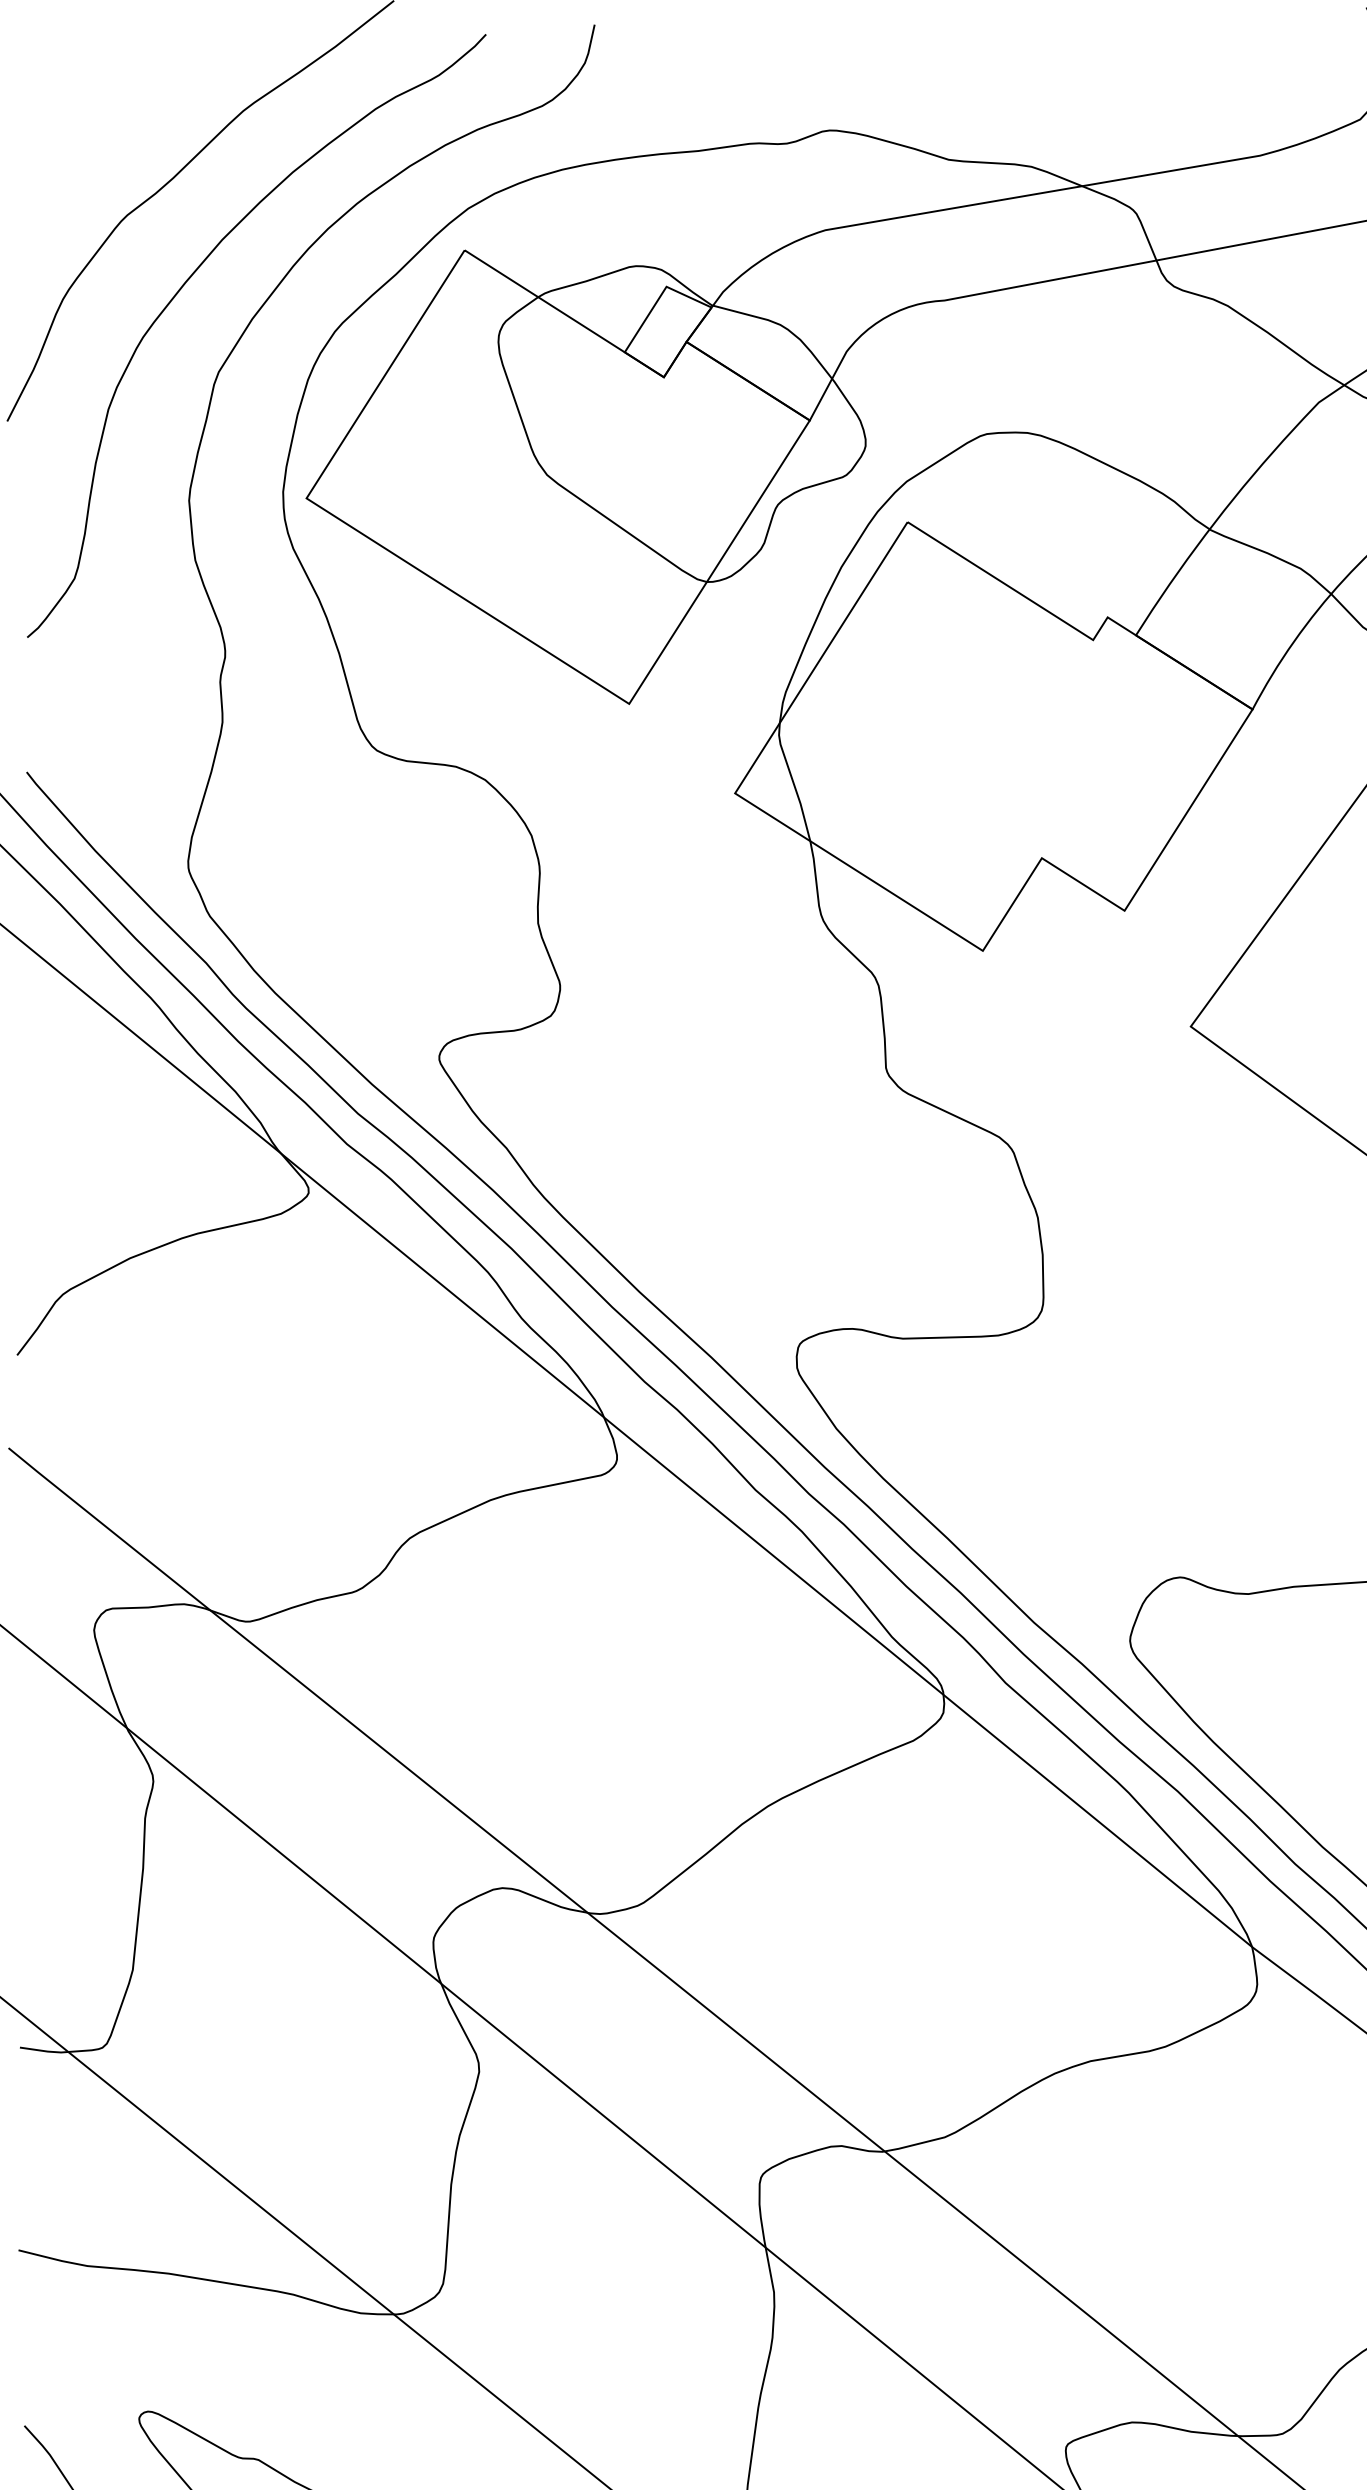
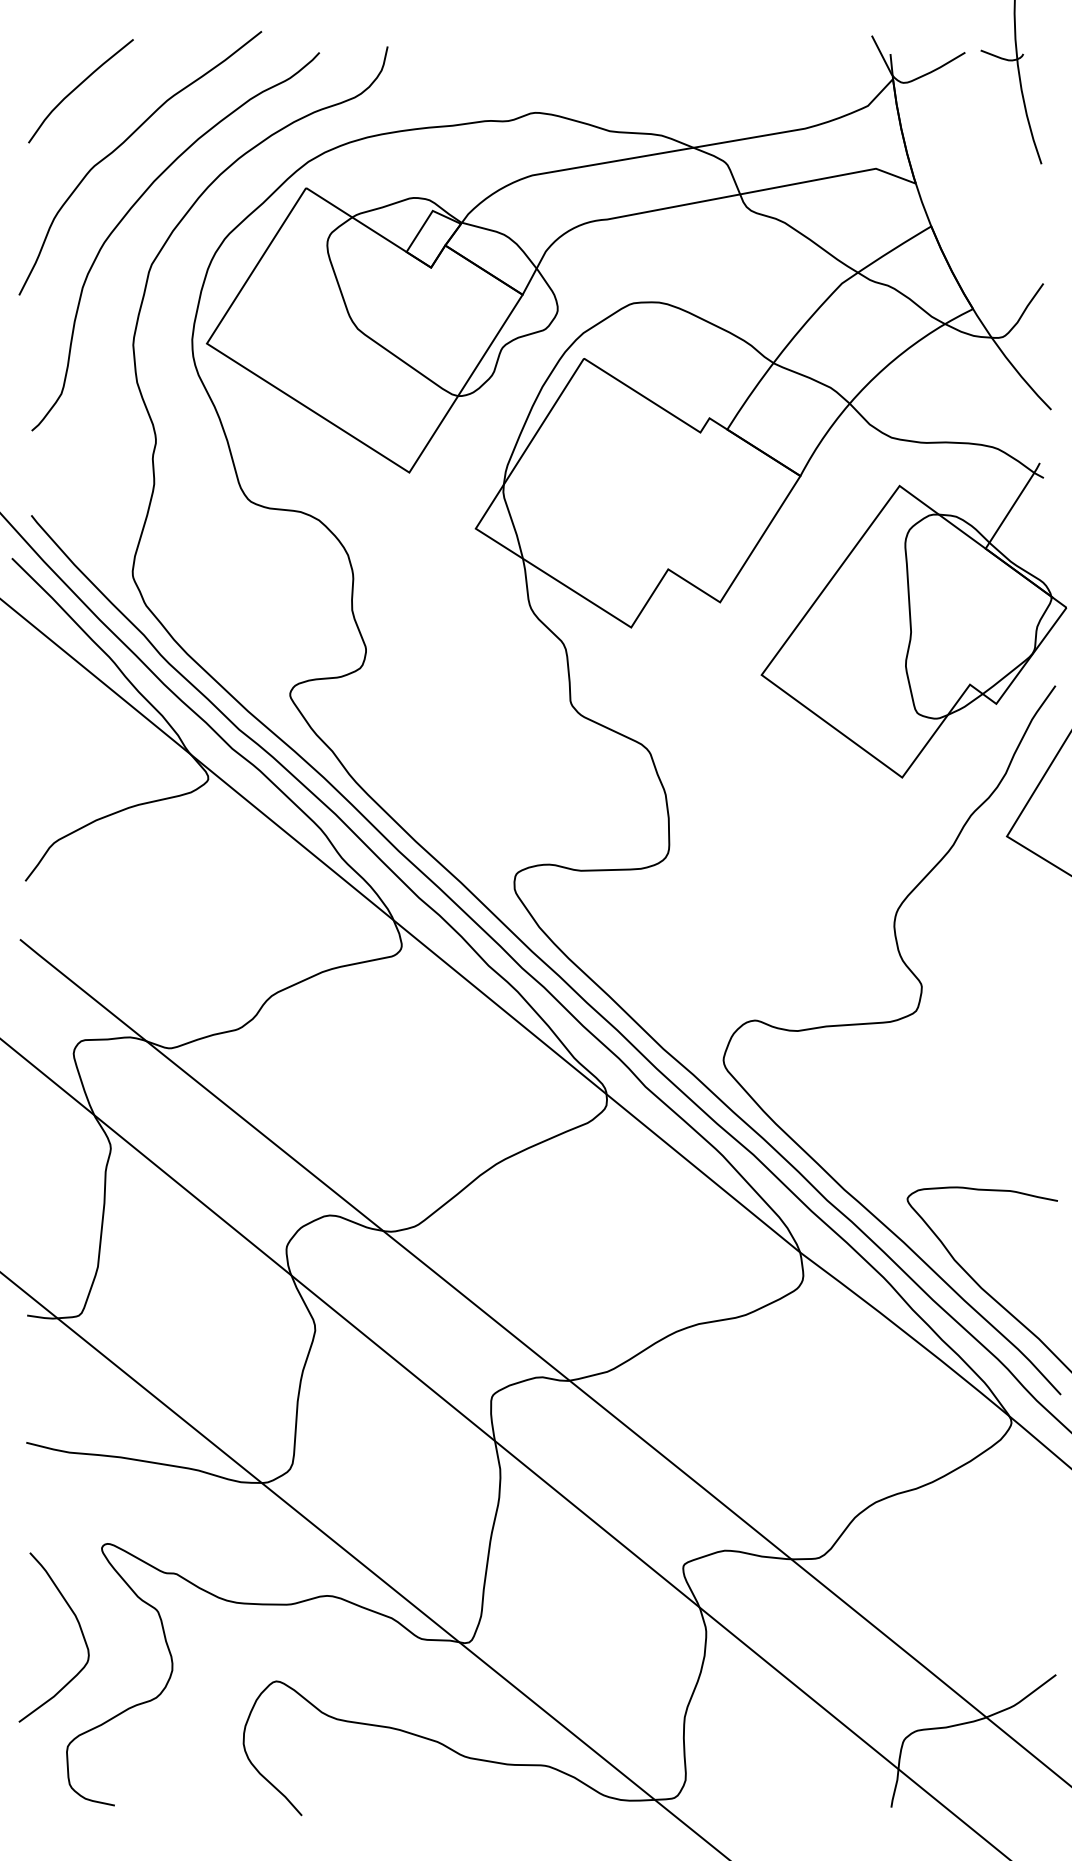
curve: (100, 91) -> (77, 88), added

